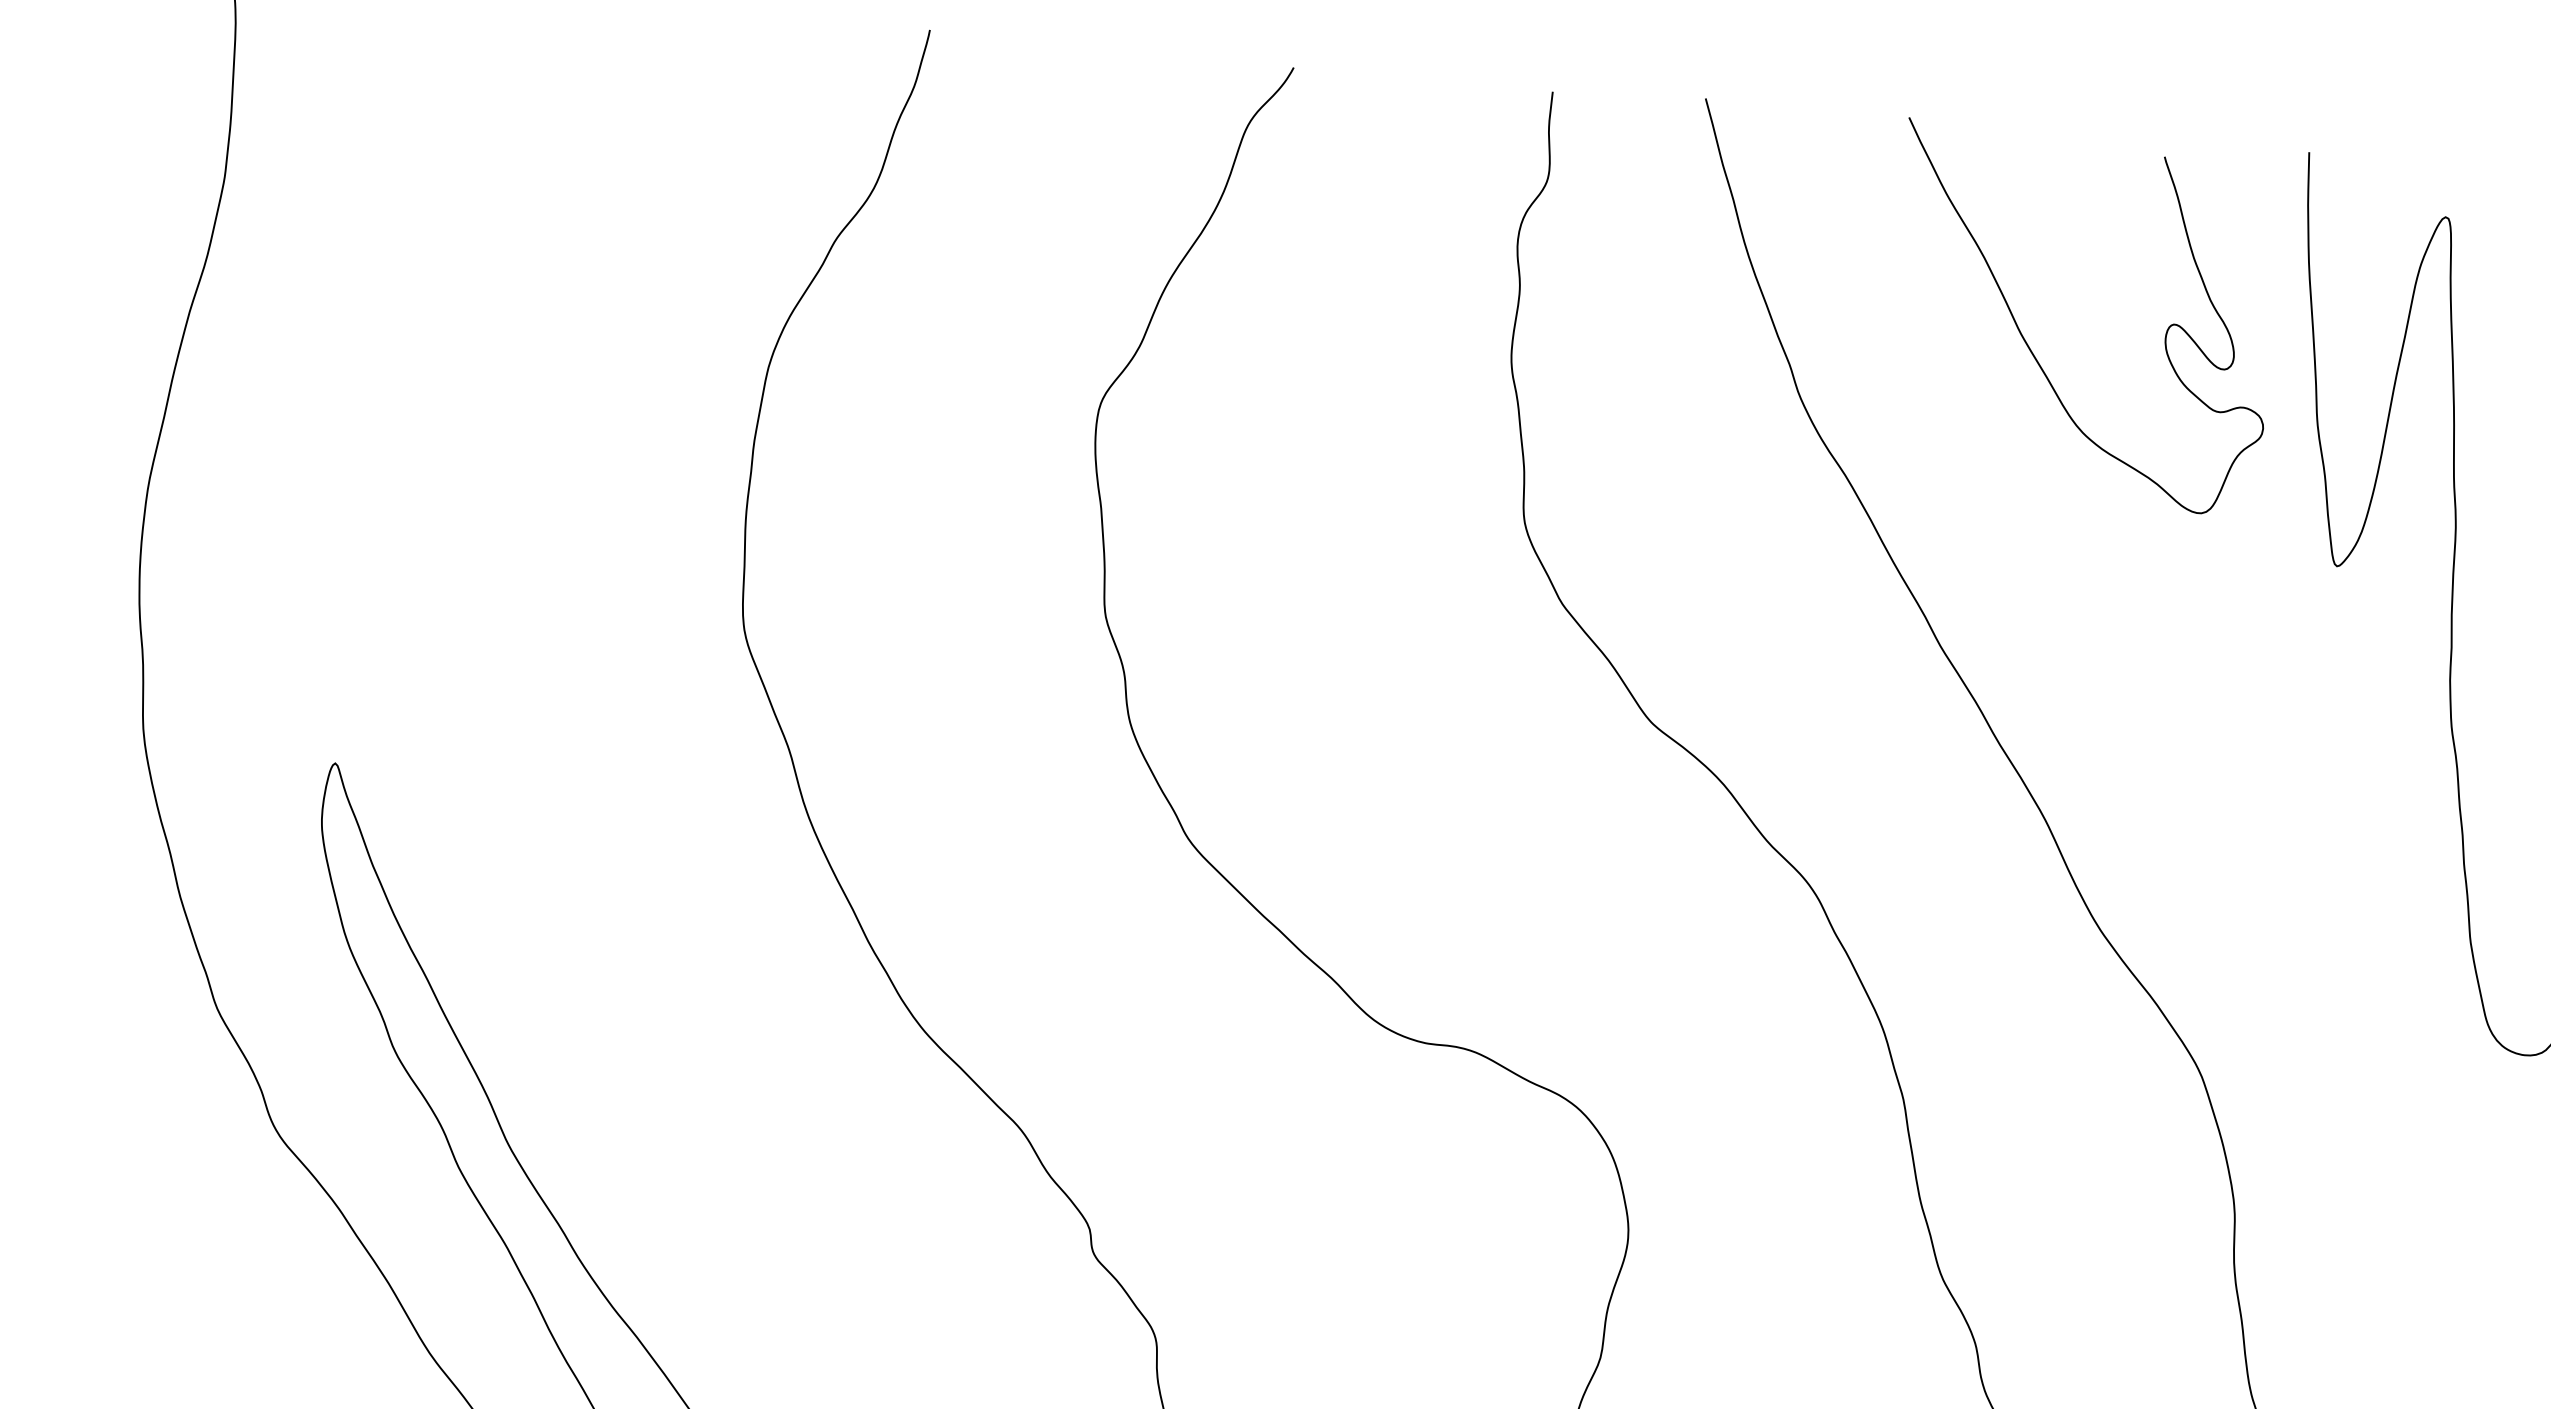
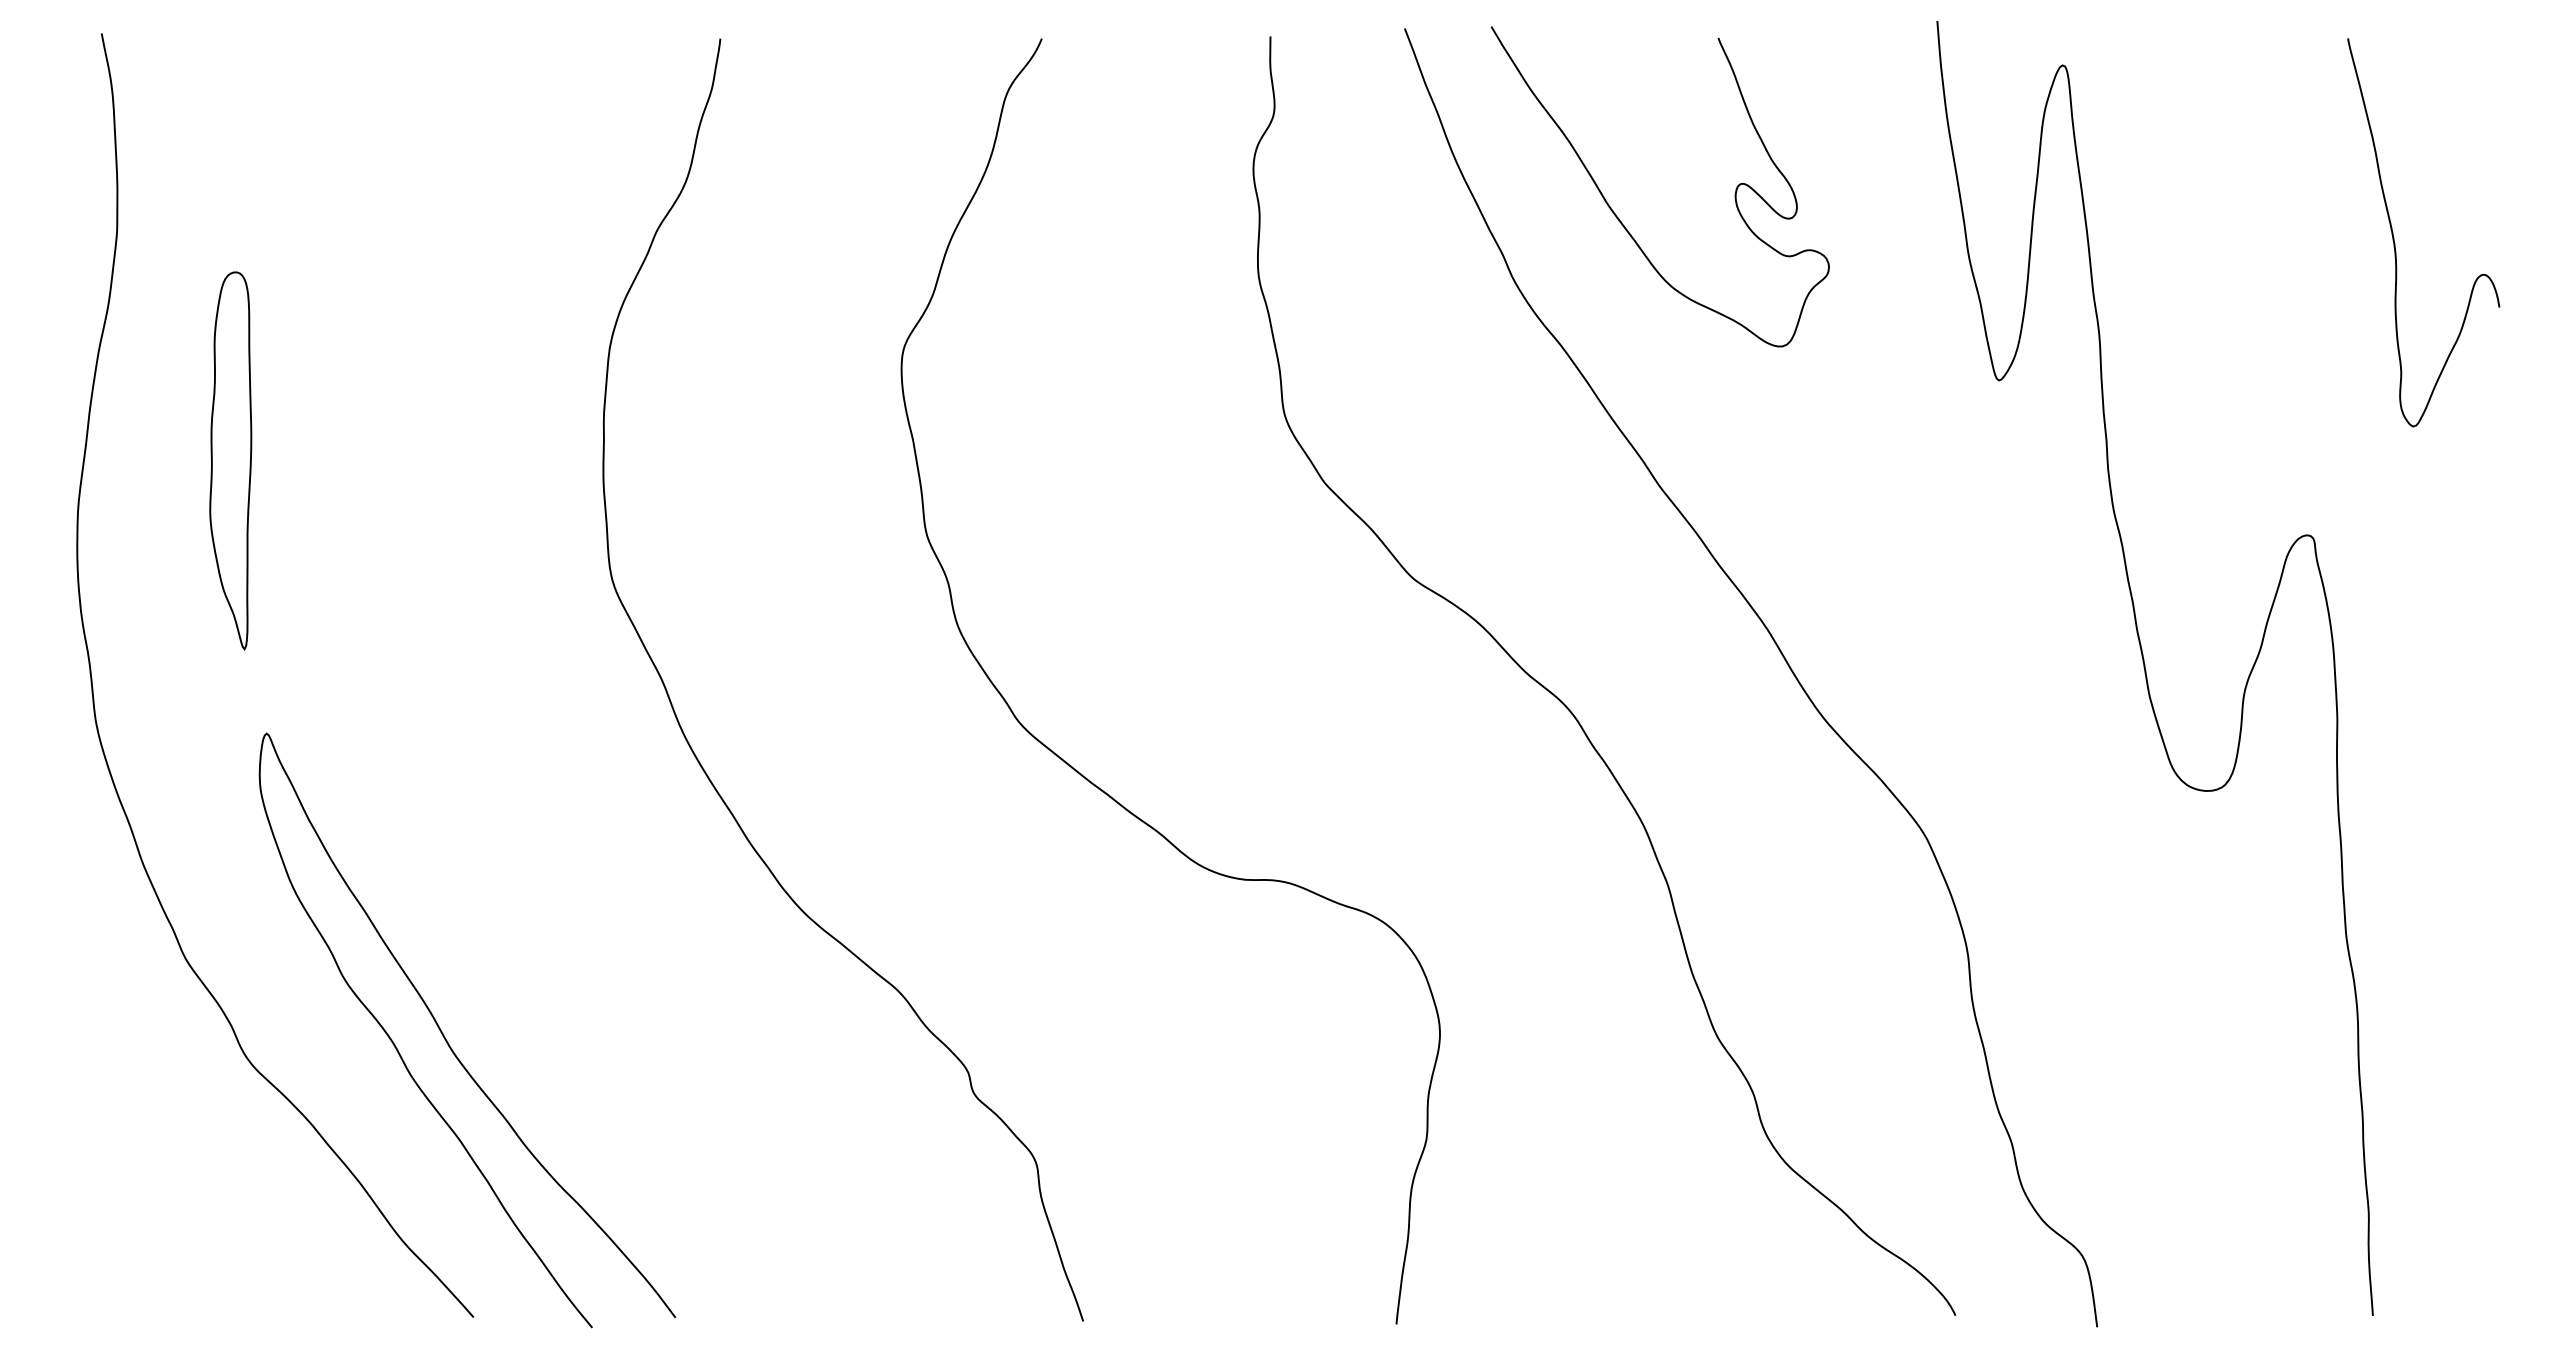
curve: (2031, 349) -> (1619, 218), moved
part: (326, 450) -> (230, 460), added

